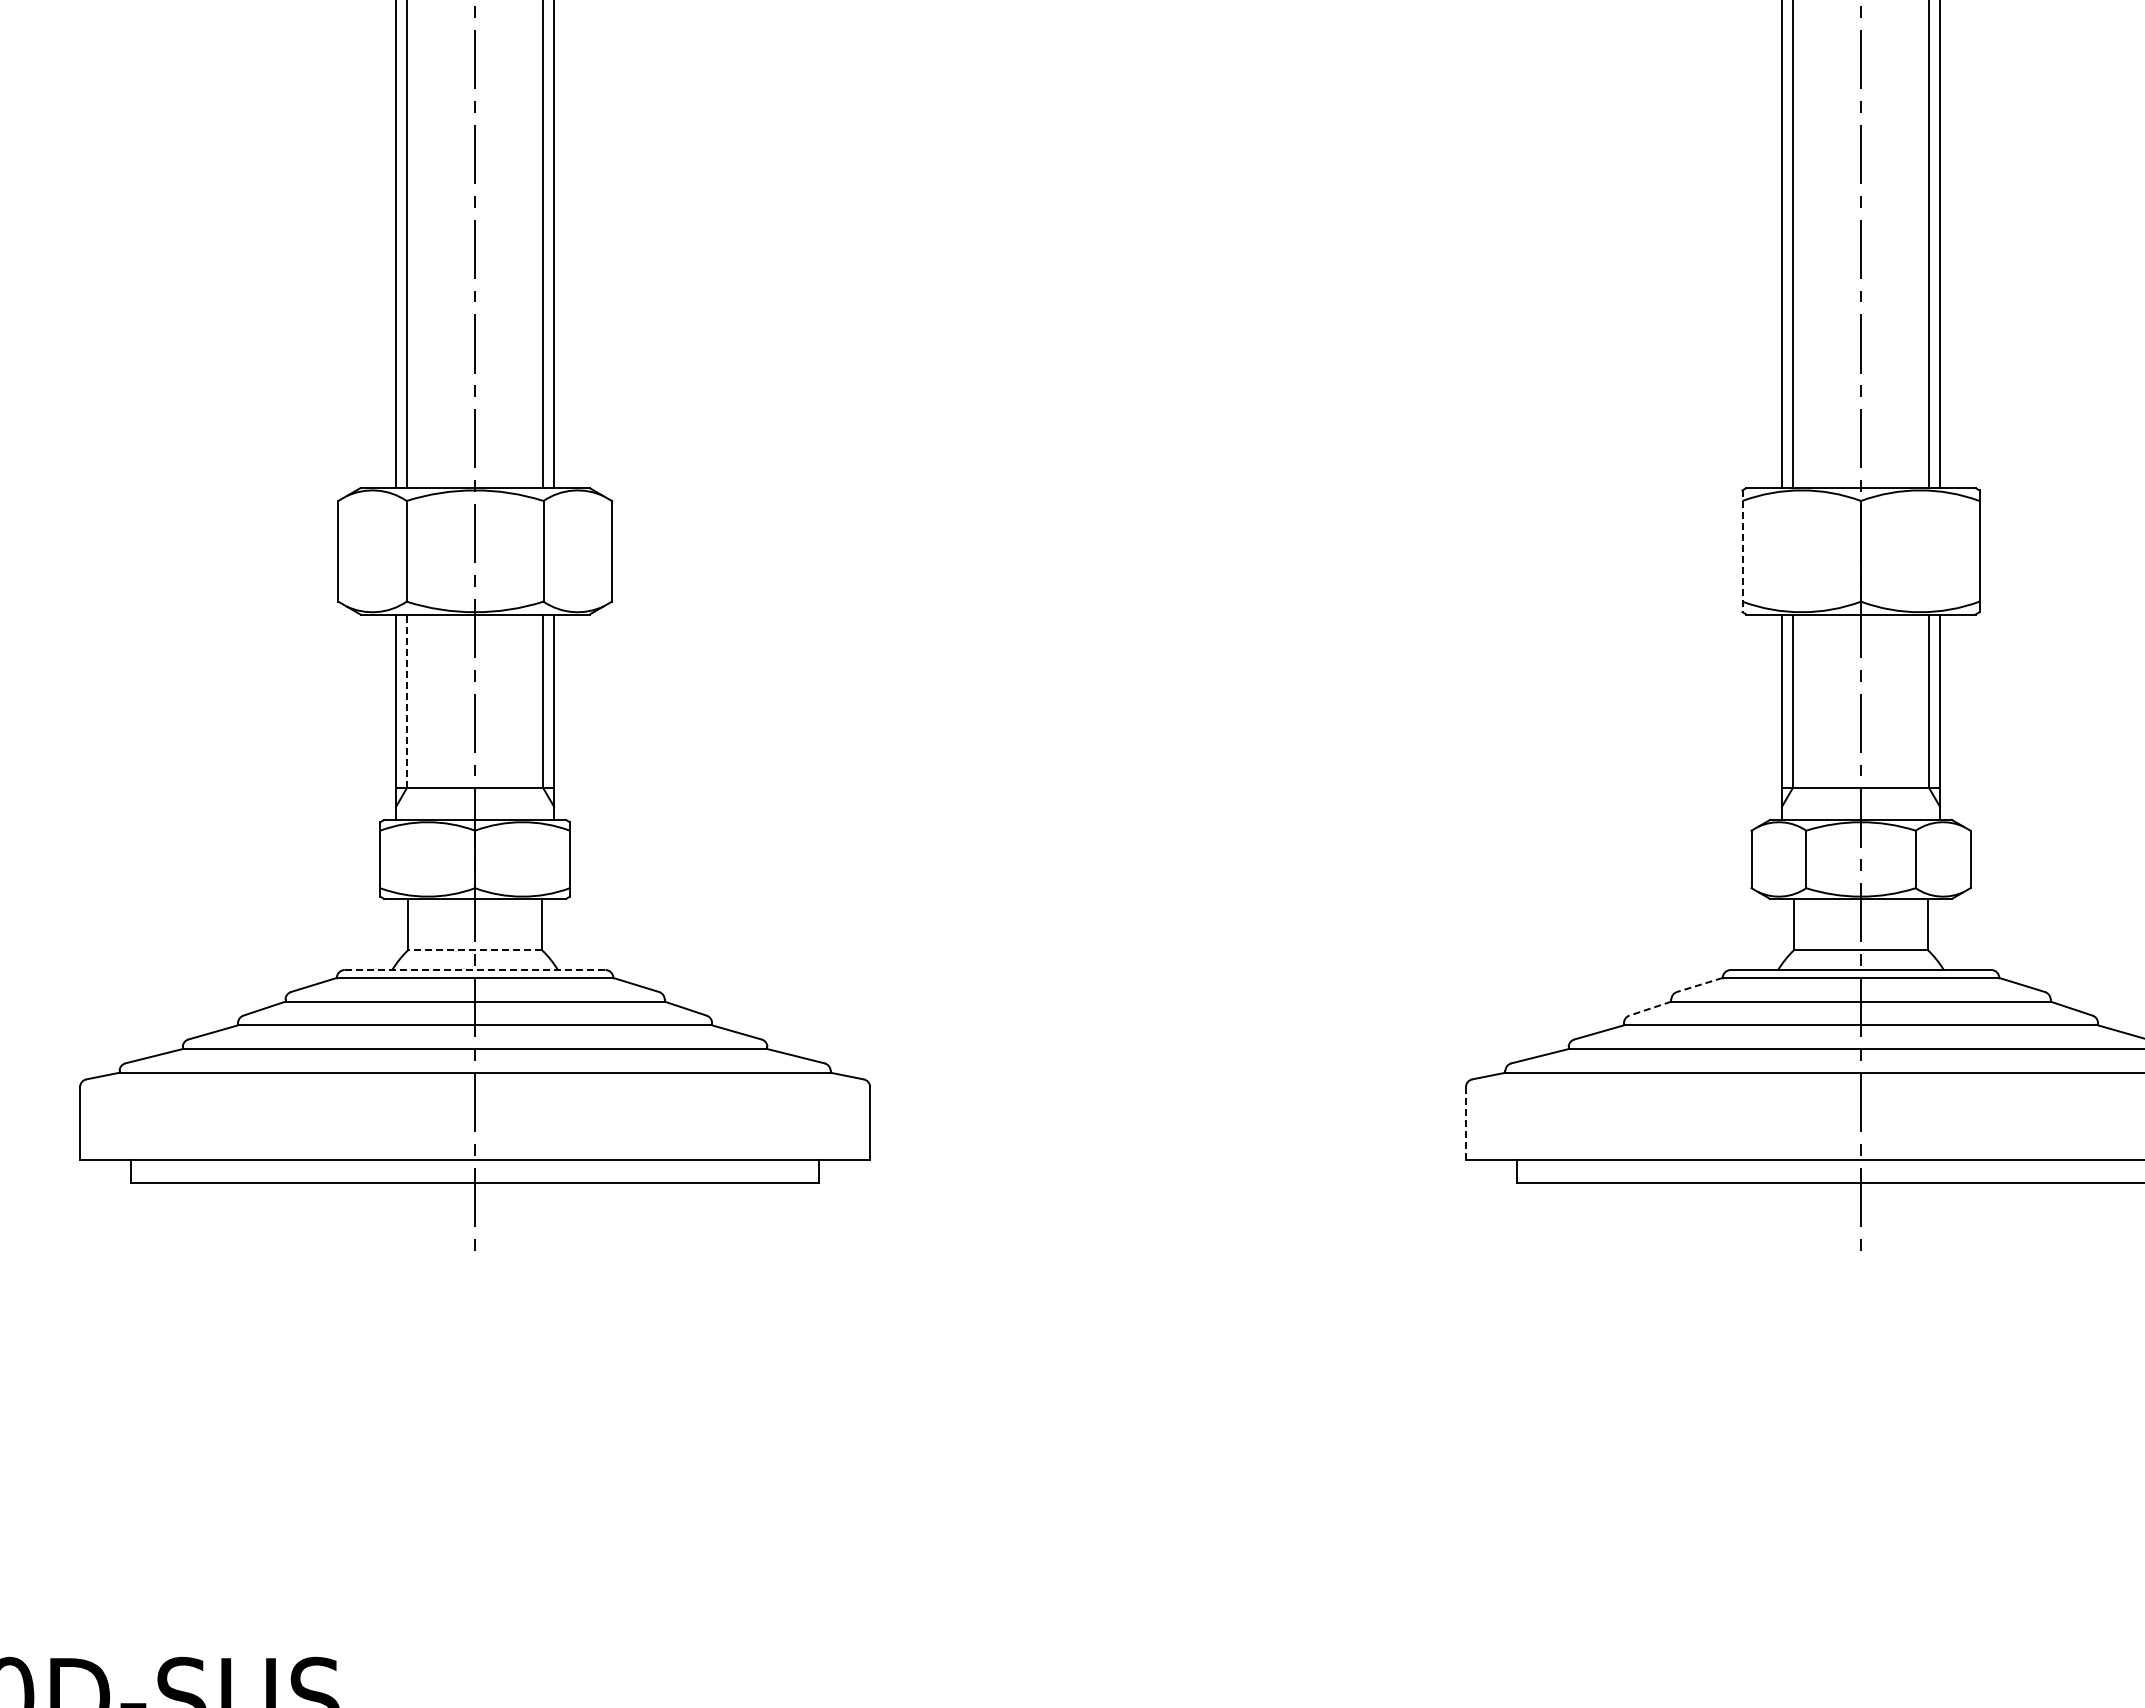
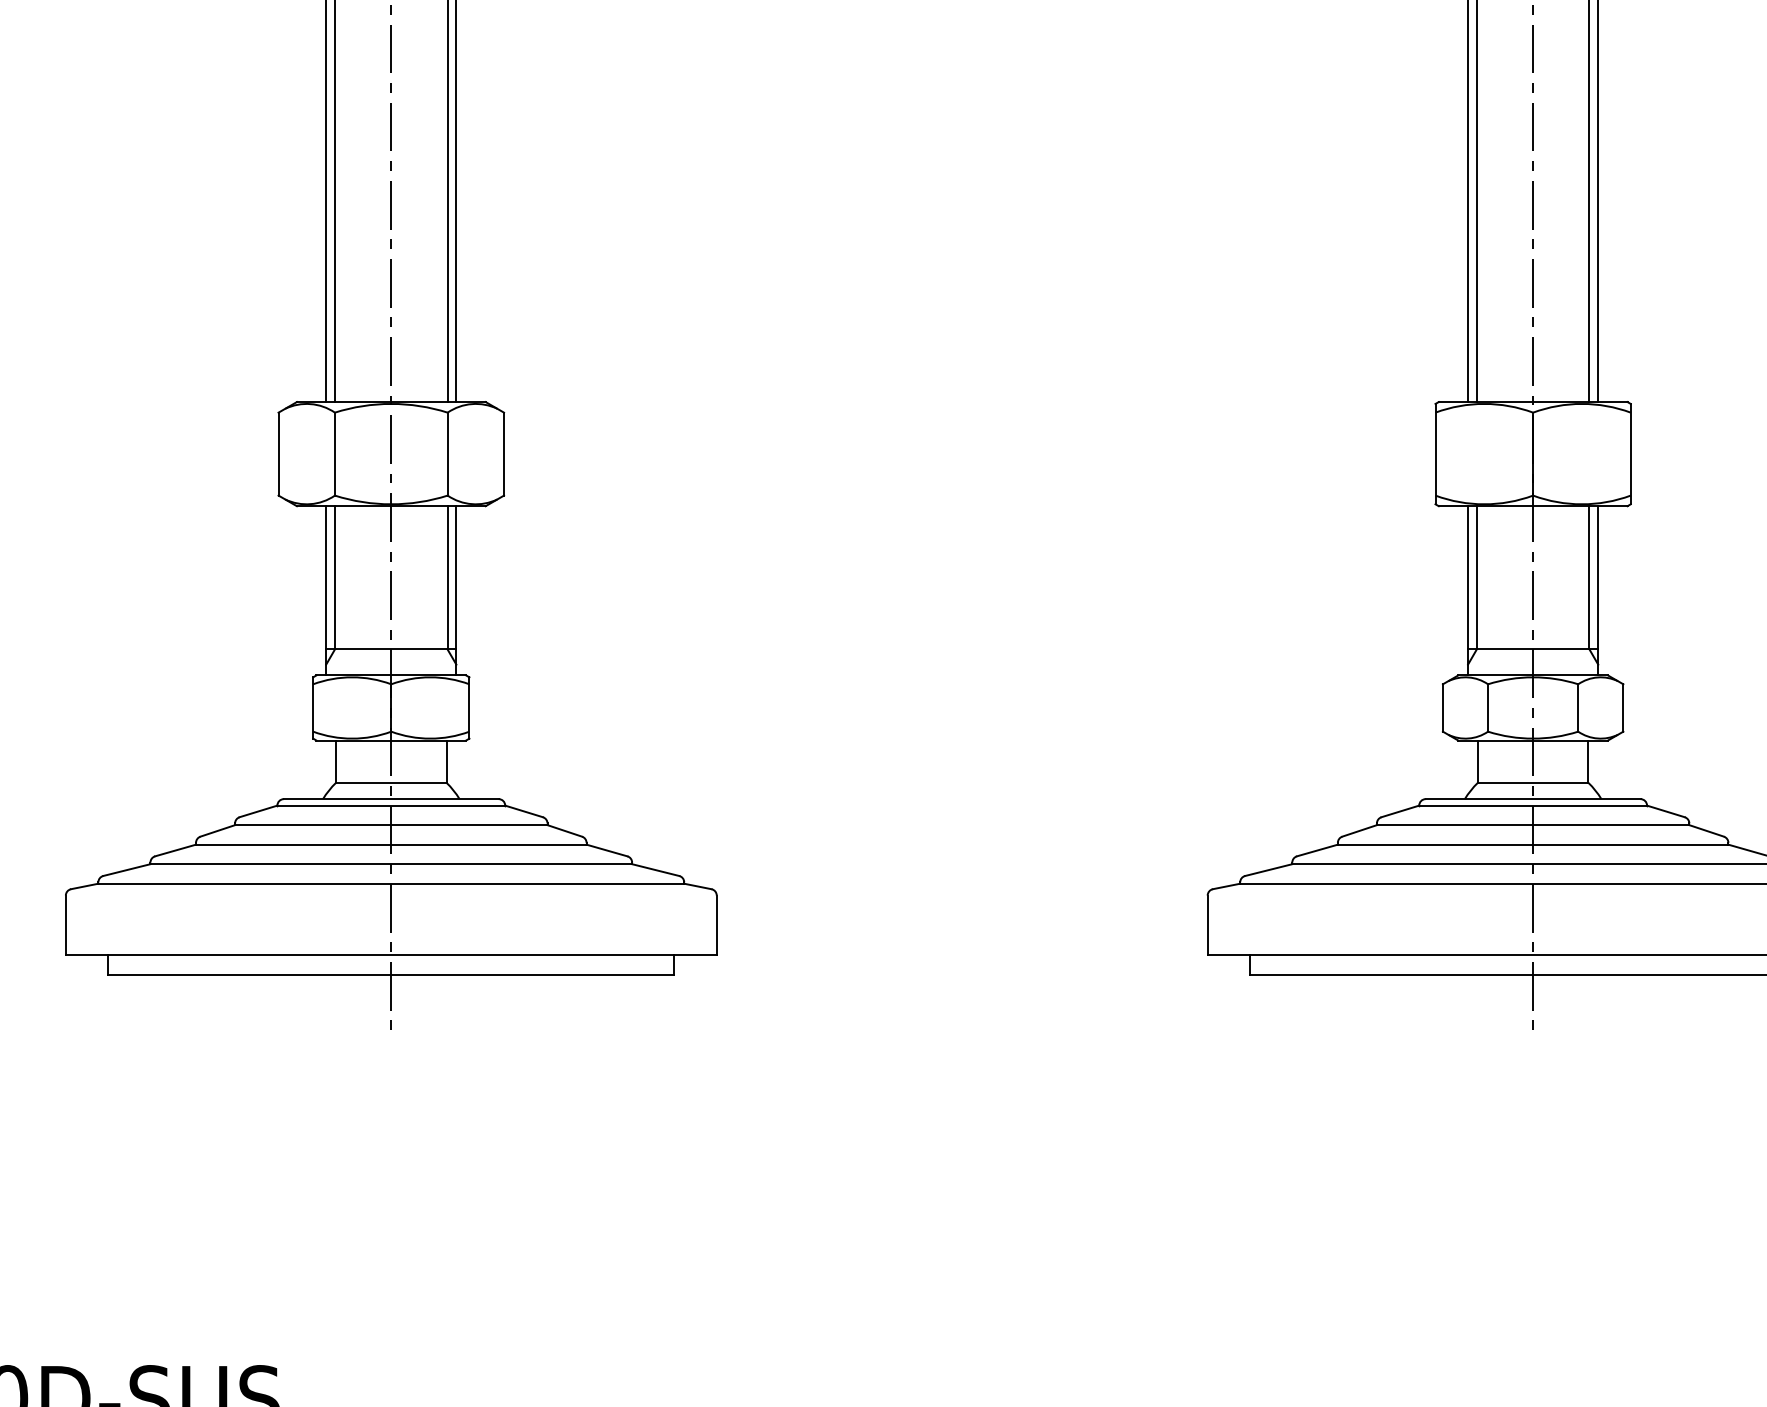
line: (1742, 551) -> (1435, 454), dashed -> solid
line: (406, 701) -> (334, 577), dashed -> solid
line: (474, 950) -> (390, 783), dashed -> solid
line: (474, 970) -> (390, 799), dashed -> solid
line: (1699, 984) -> (1400, 811), dashed -> solid
line: (1649, 1008) -> (1358, 830), dashed -> solid
line: (1465, 1122) -> (1207, 924), dashed -> solid

